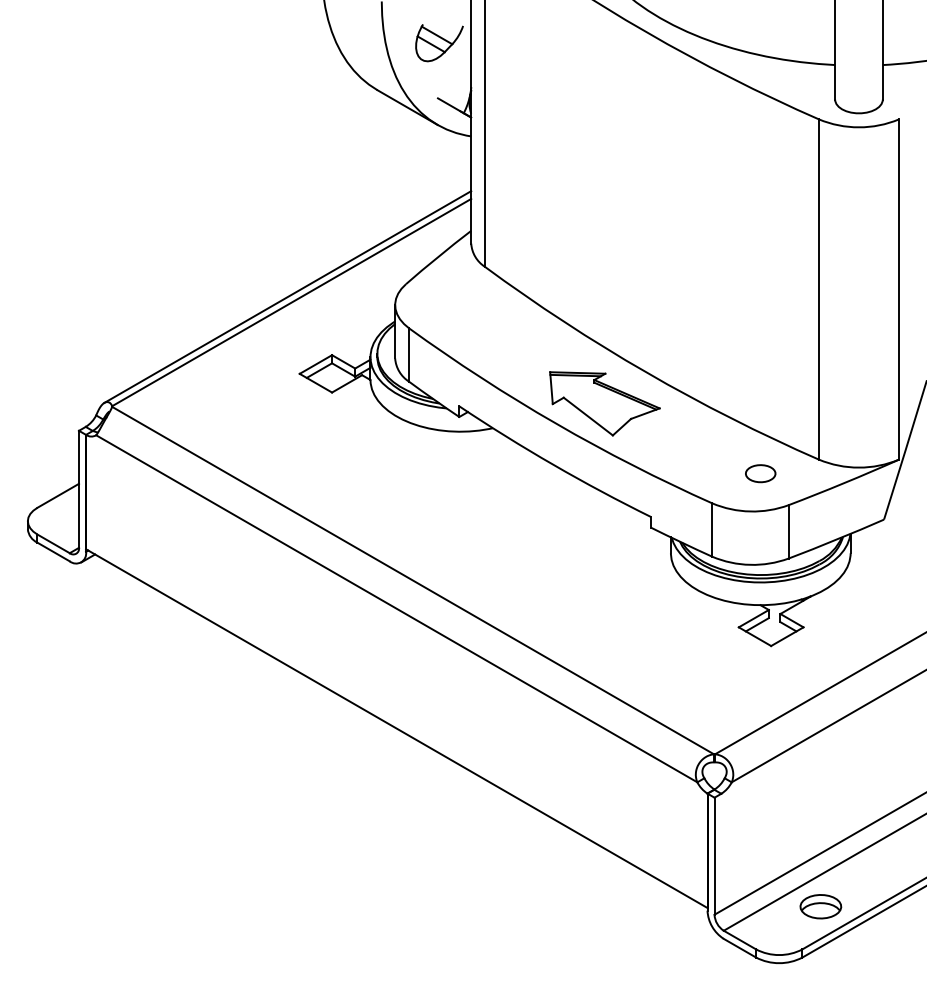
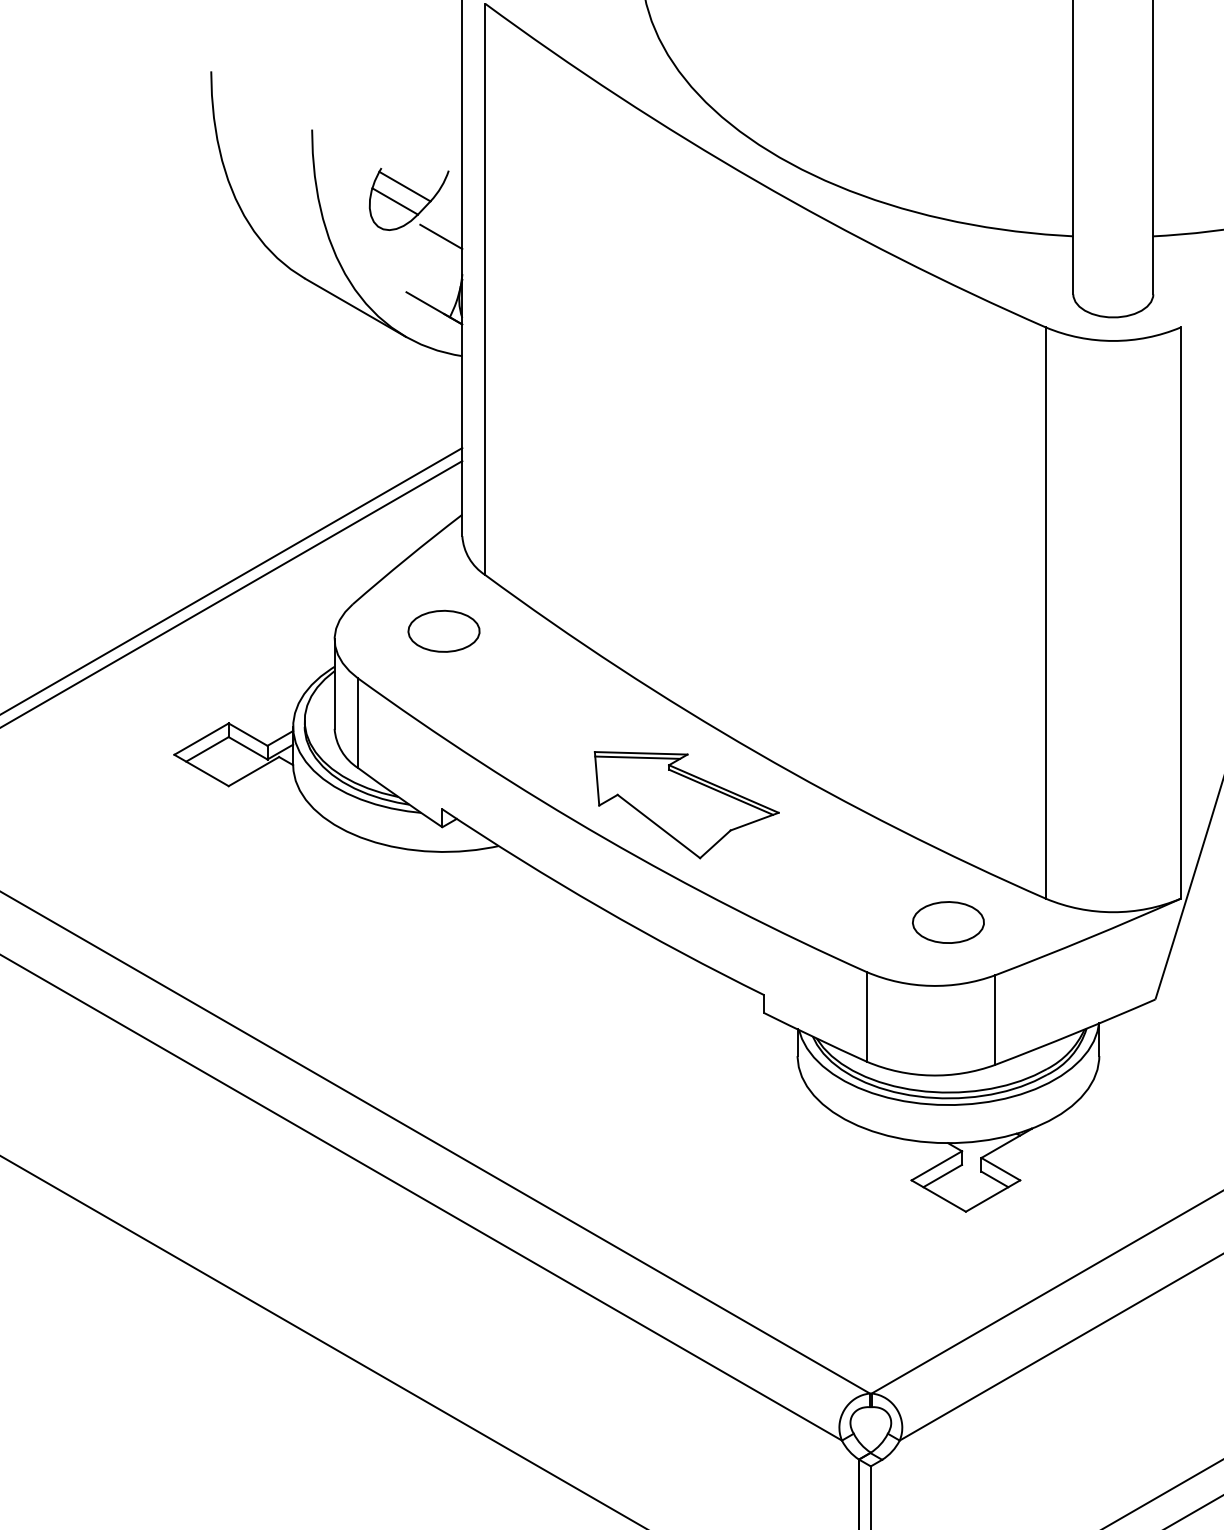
line: (458, 65) -> (440, 237), added
part: (460, 300) -> (444, 631), added
part: (760, 473) -> (947, 922), size x1.43

